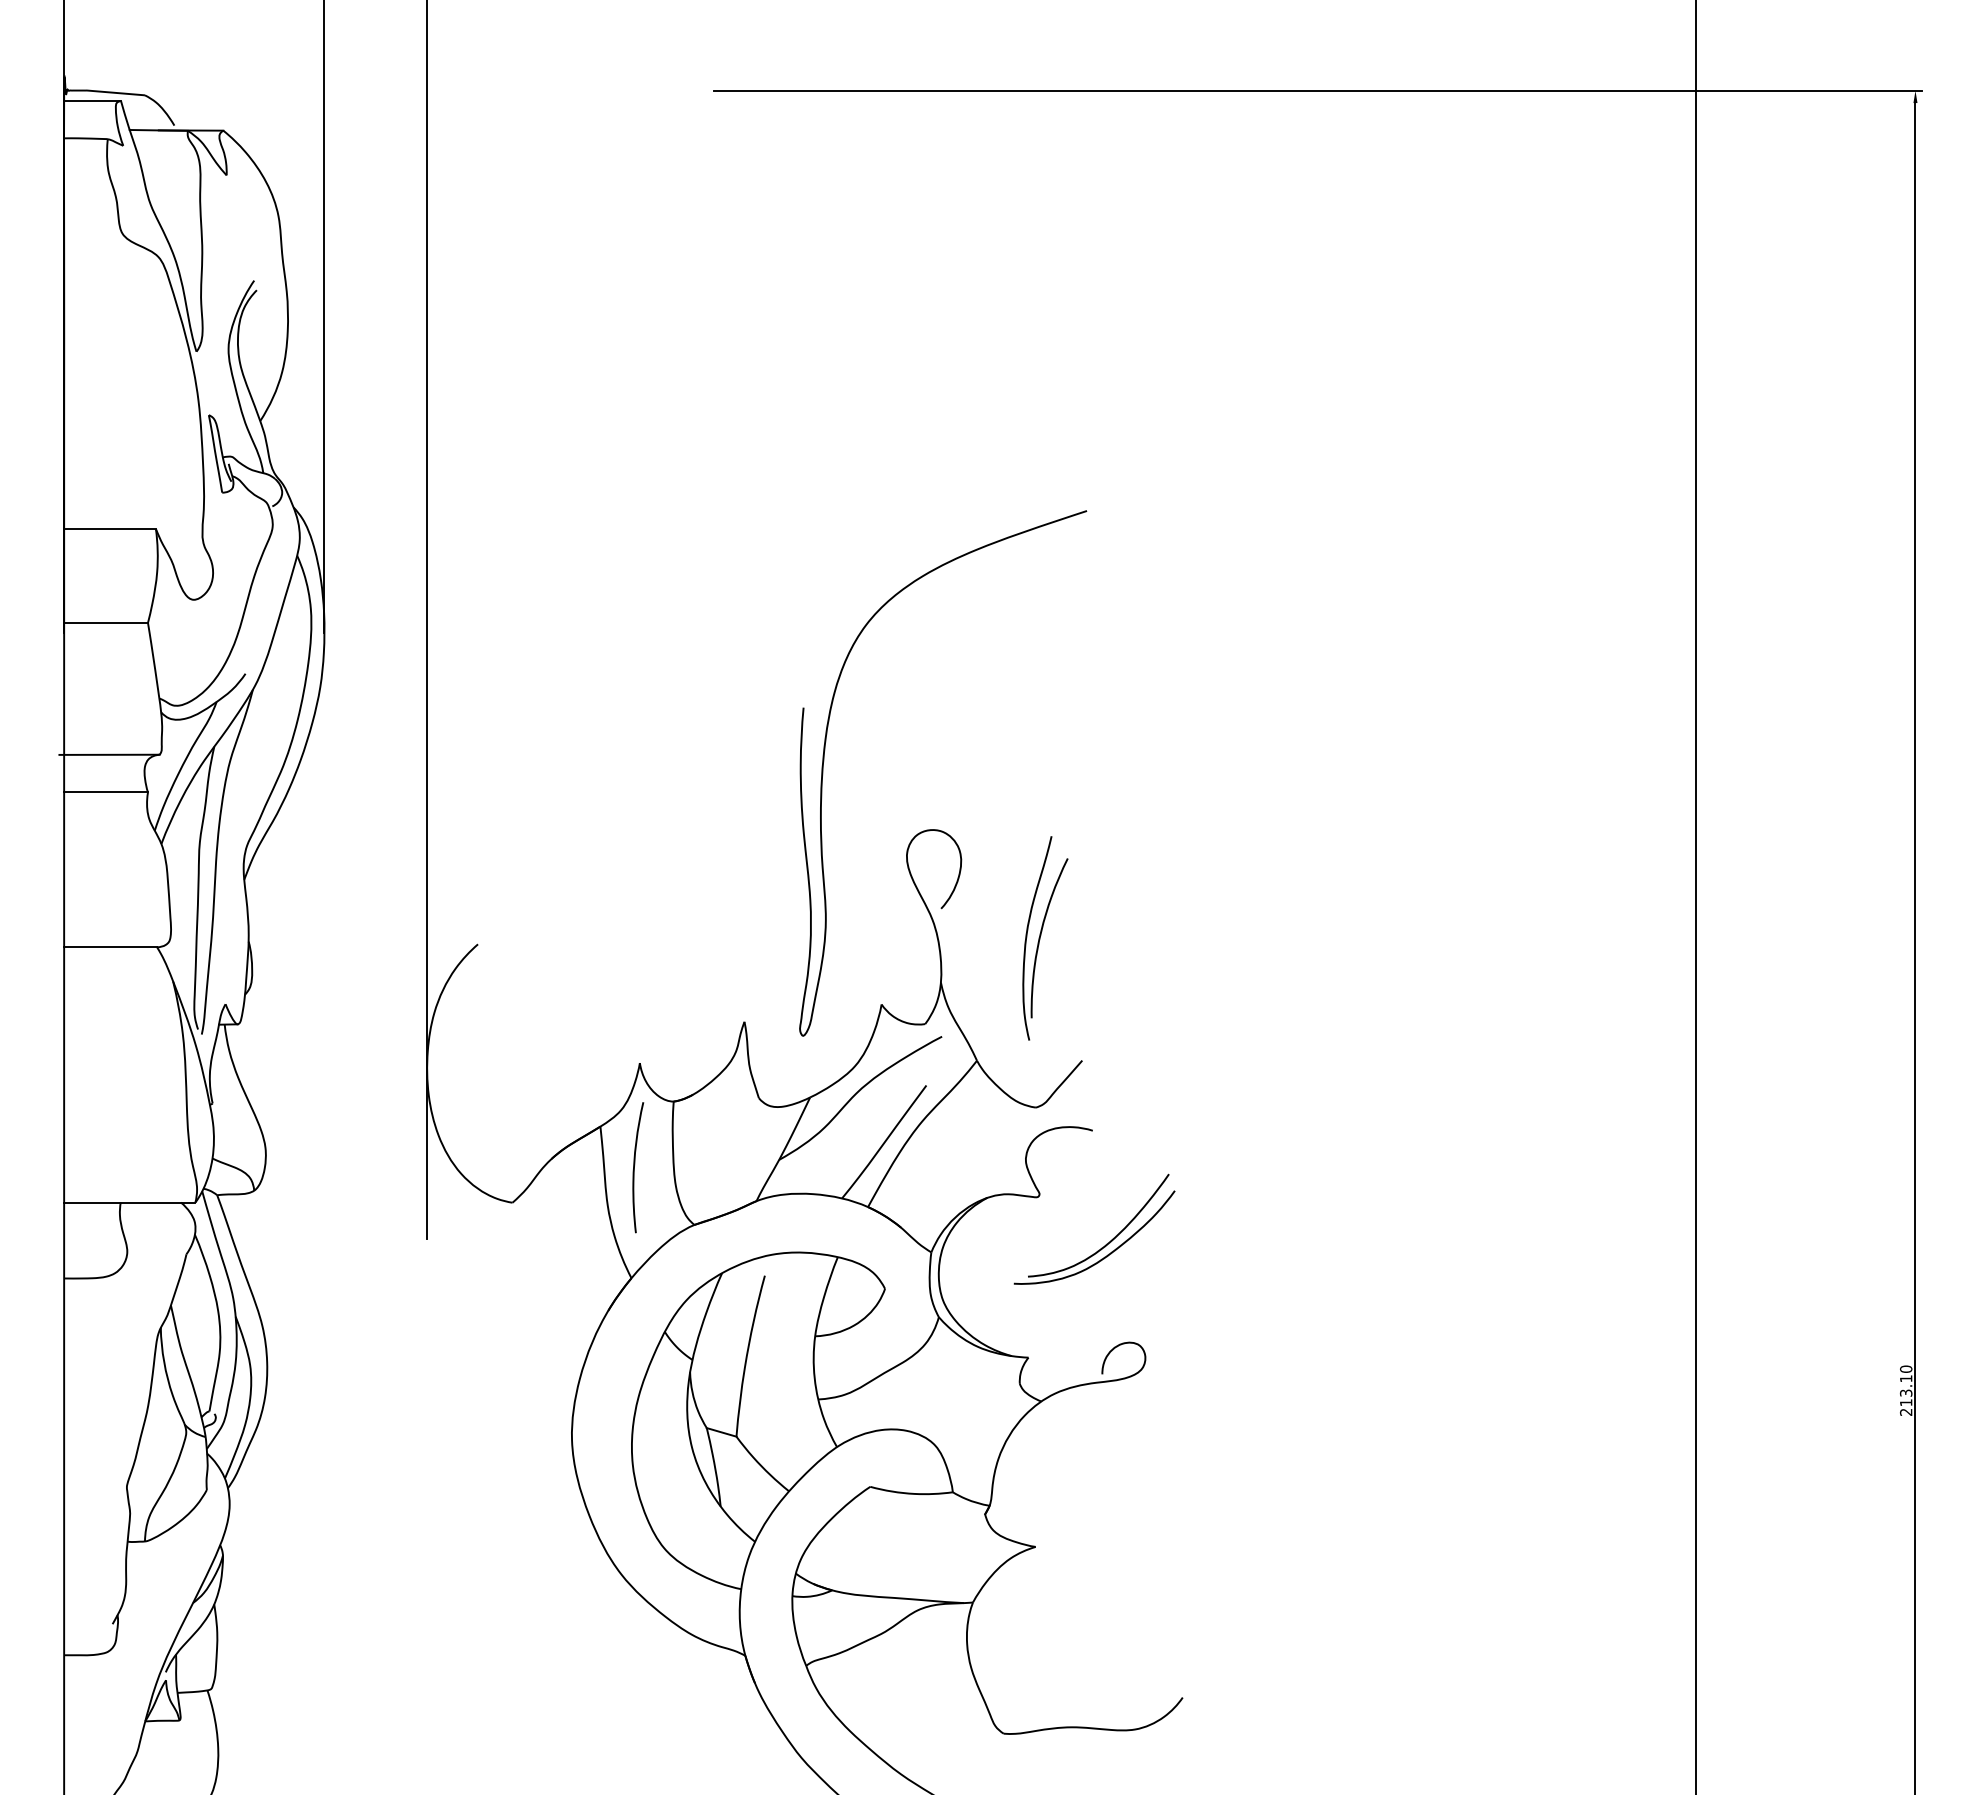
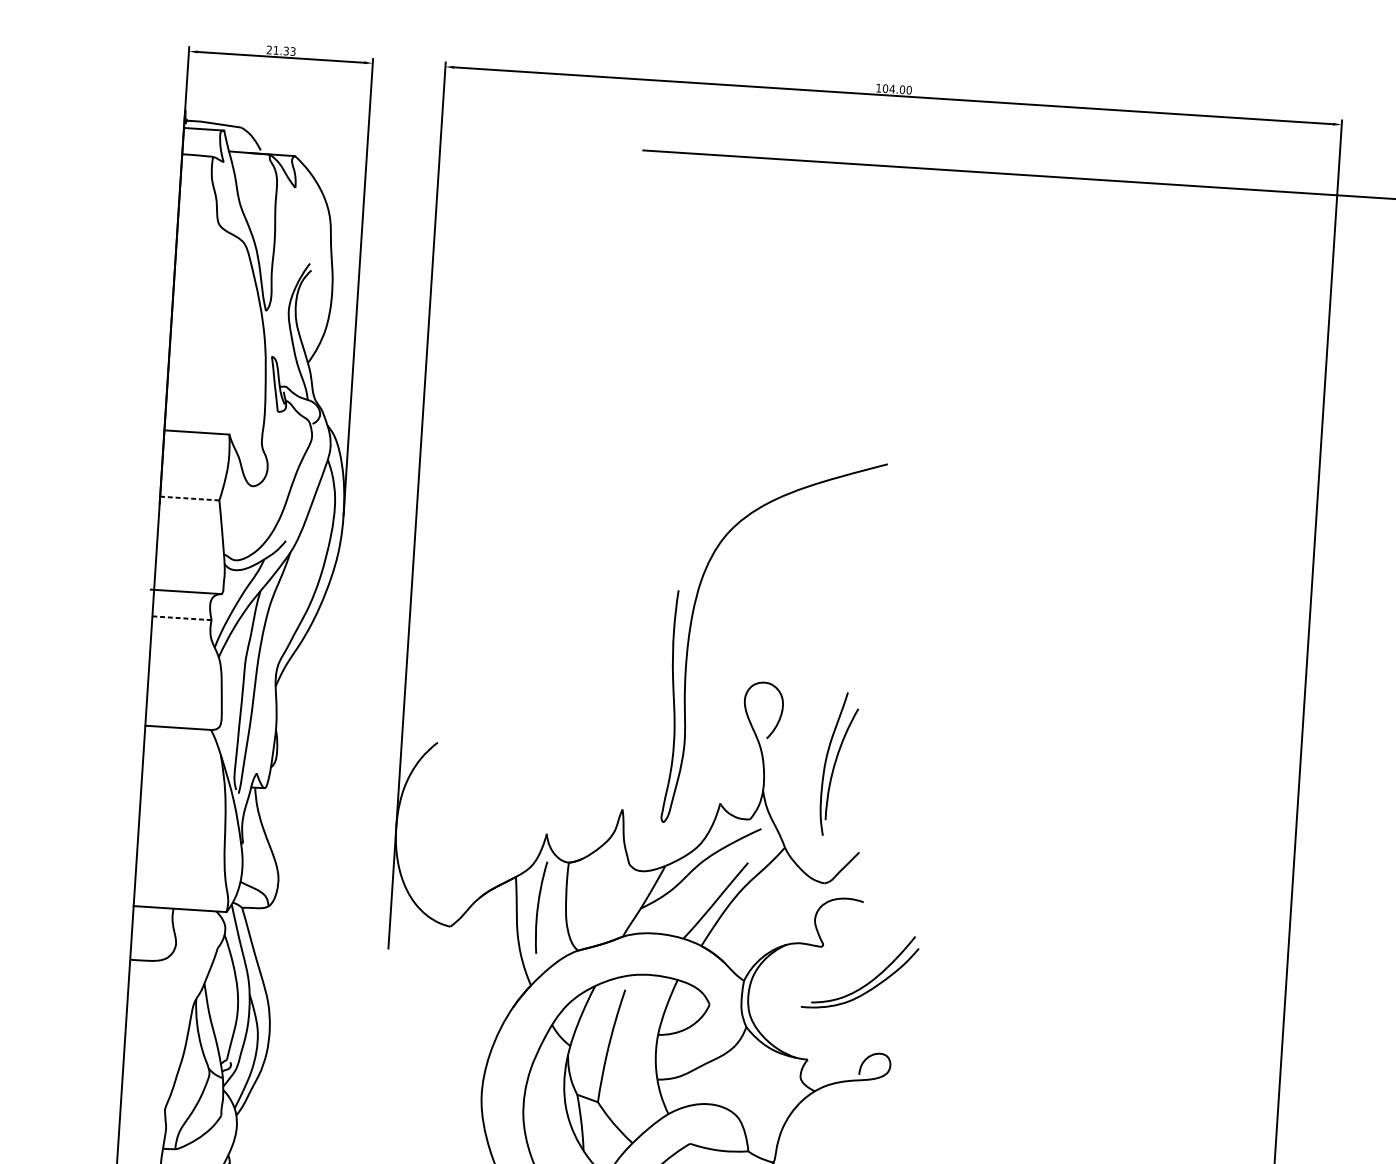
line: (106, 622) -> (190, 498), solid -> dashed
line: (106, 792) -> (182, 618), solid -> dashed

